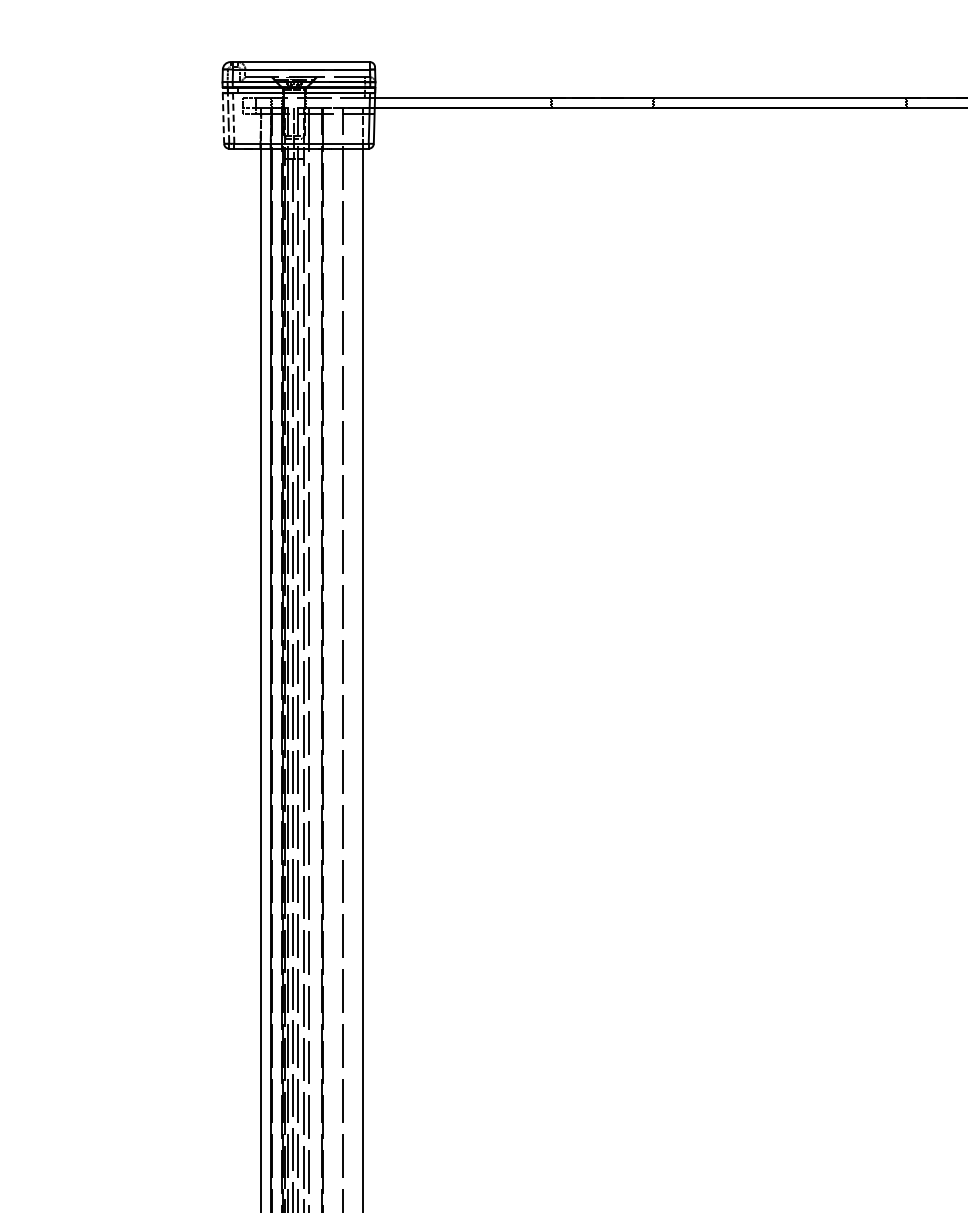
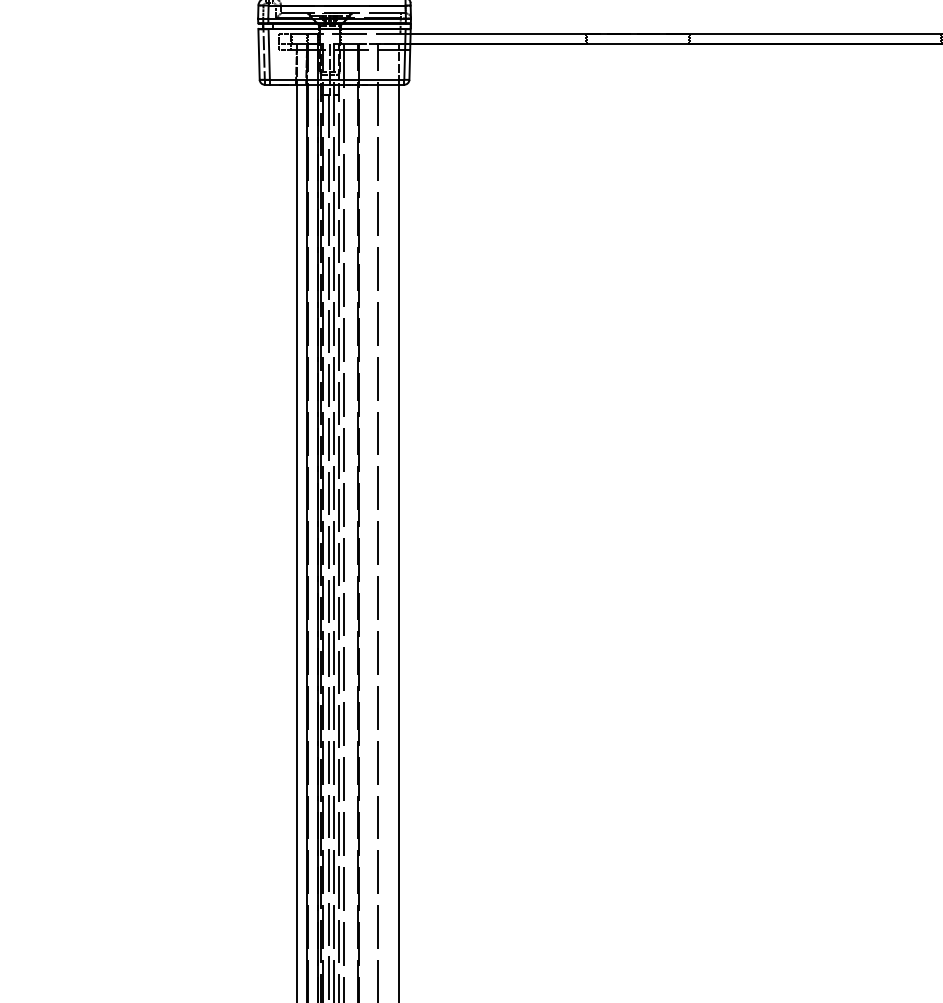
line: (233, 117) -> (269, 53), dashed -> solid
line: (223, 118) -> (259, 54), dashed -> solid

